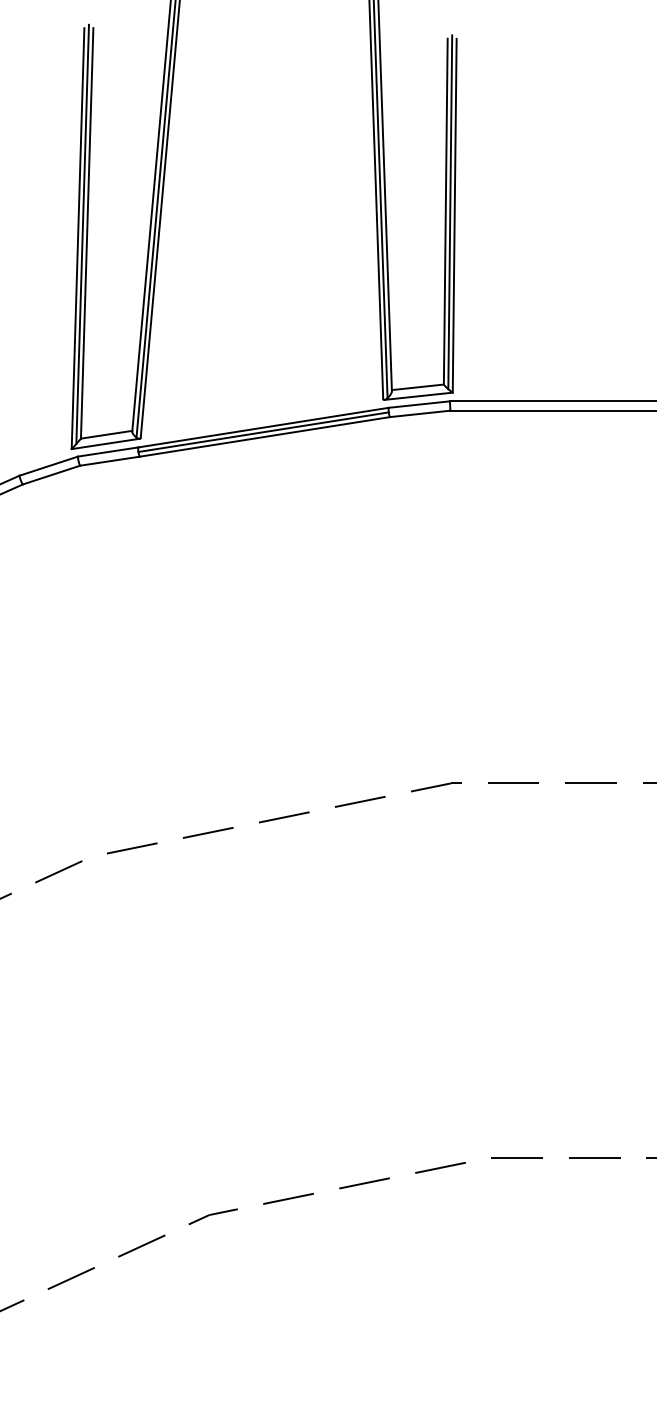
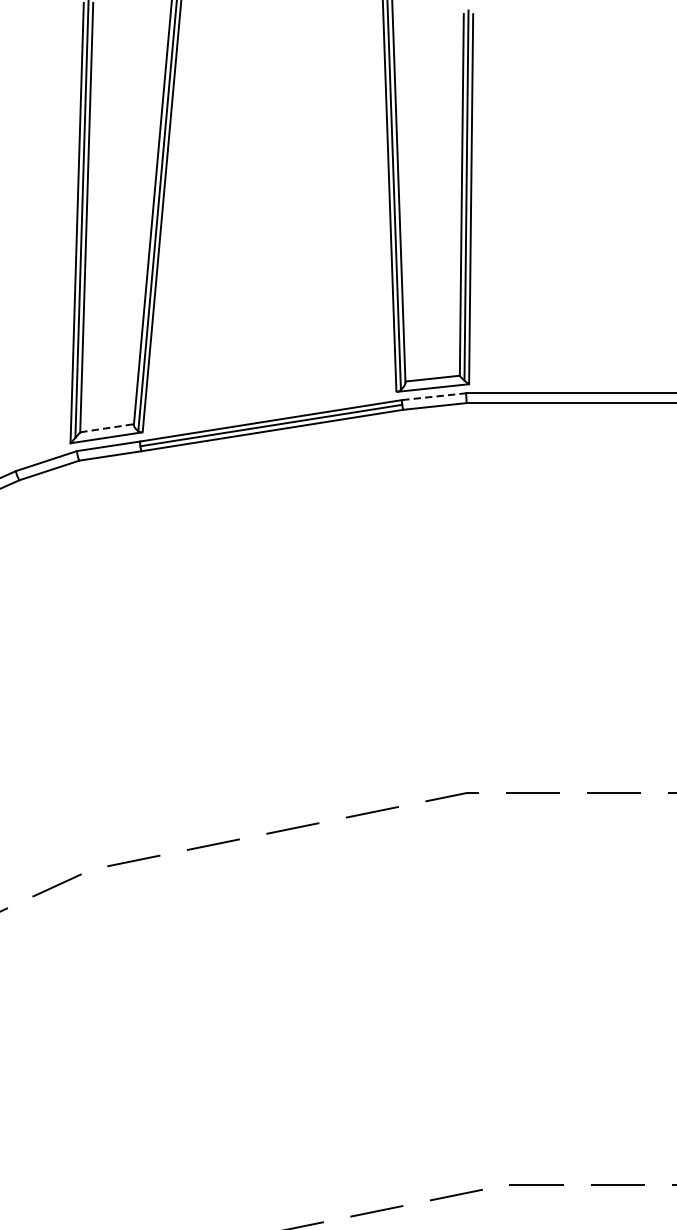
line: (419, 404) -> (434, 396), solid -> dashed
line: (106, 434) -> (106, 427), solid -> dashed

